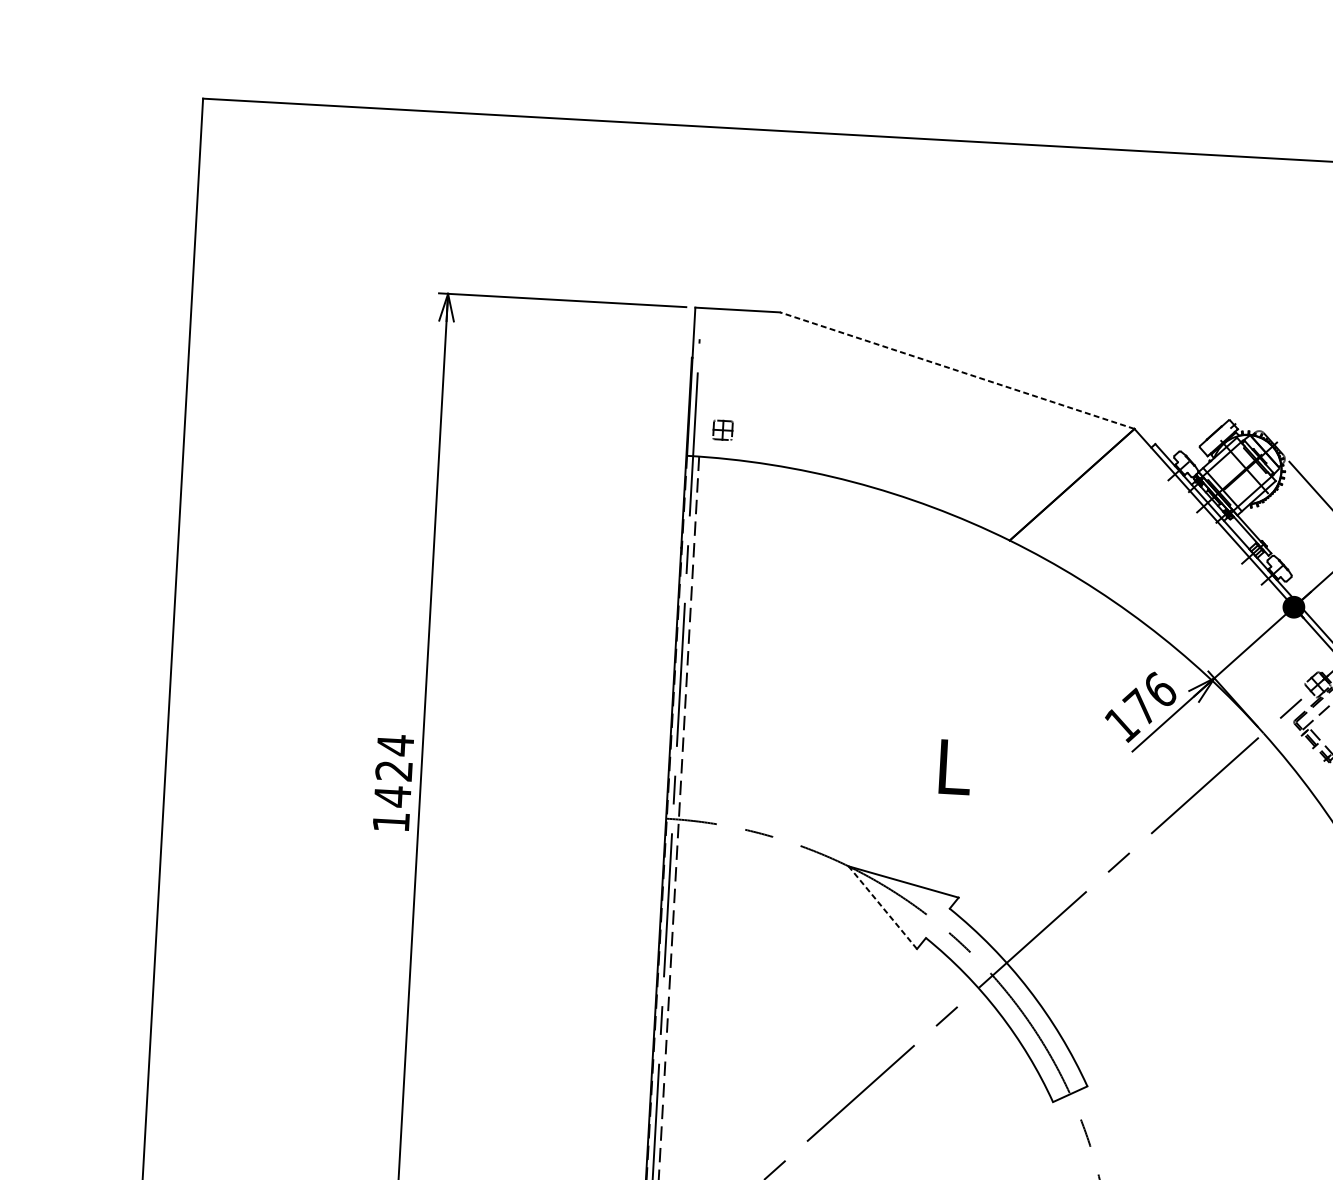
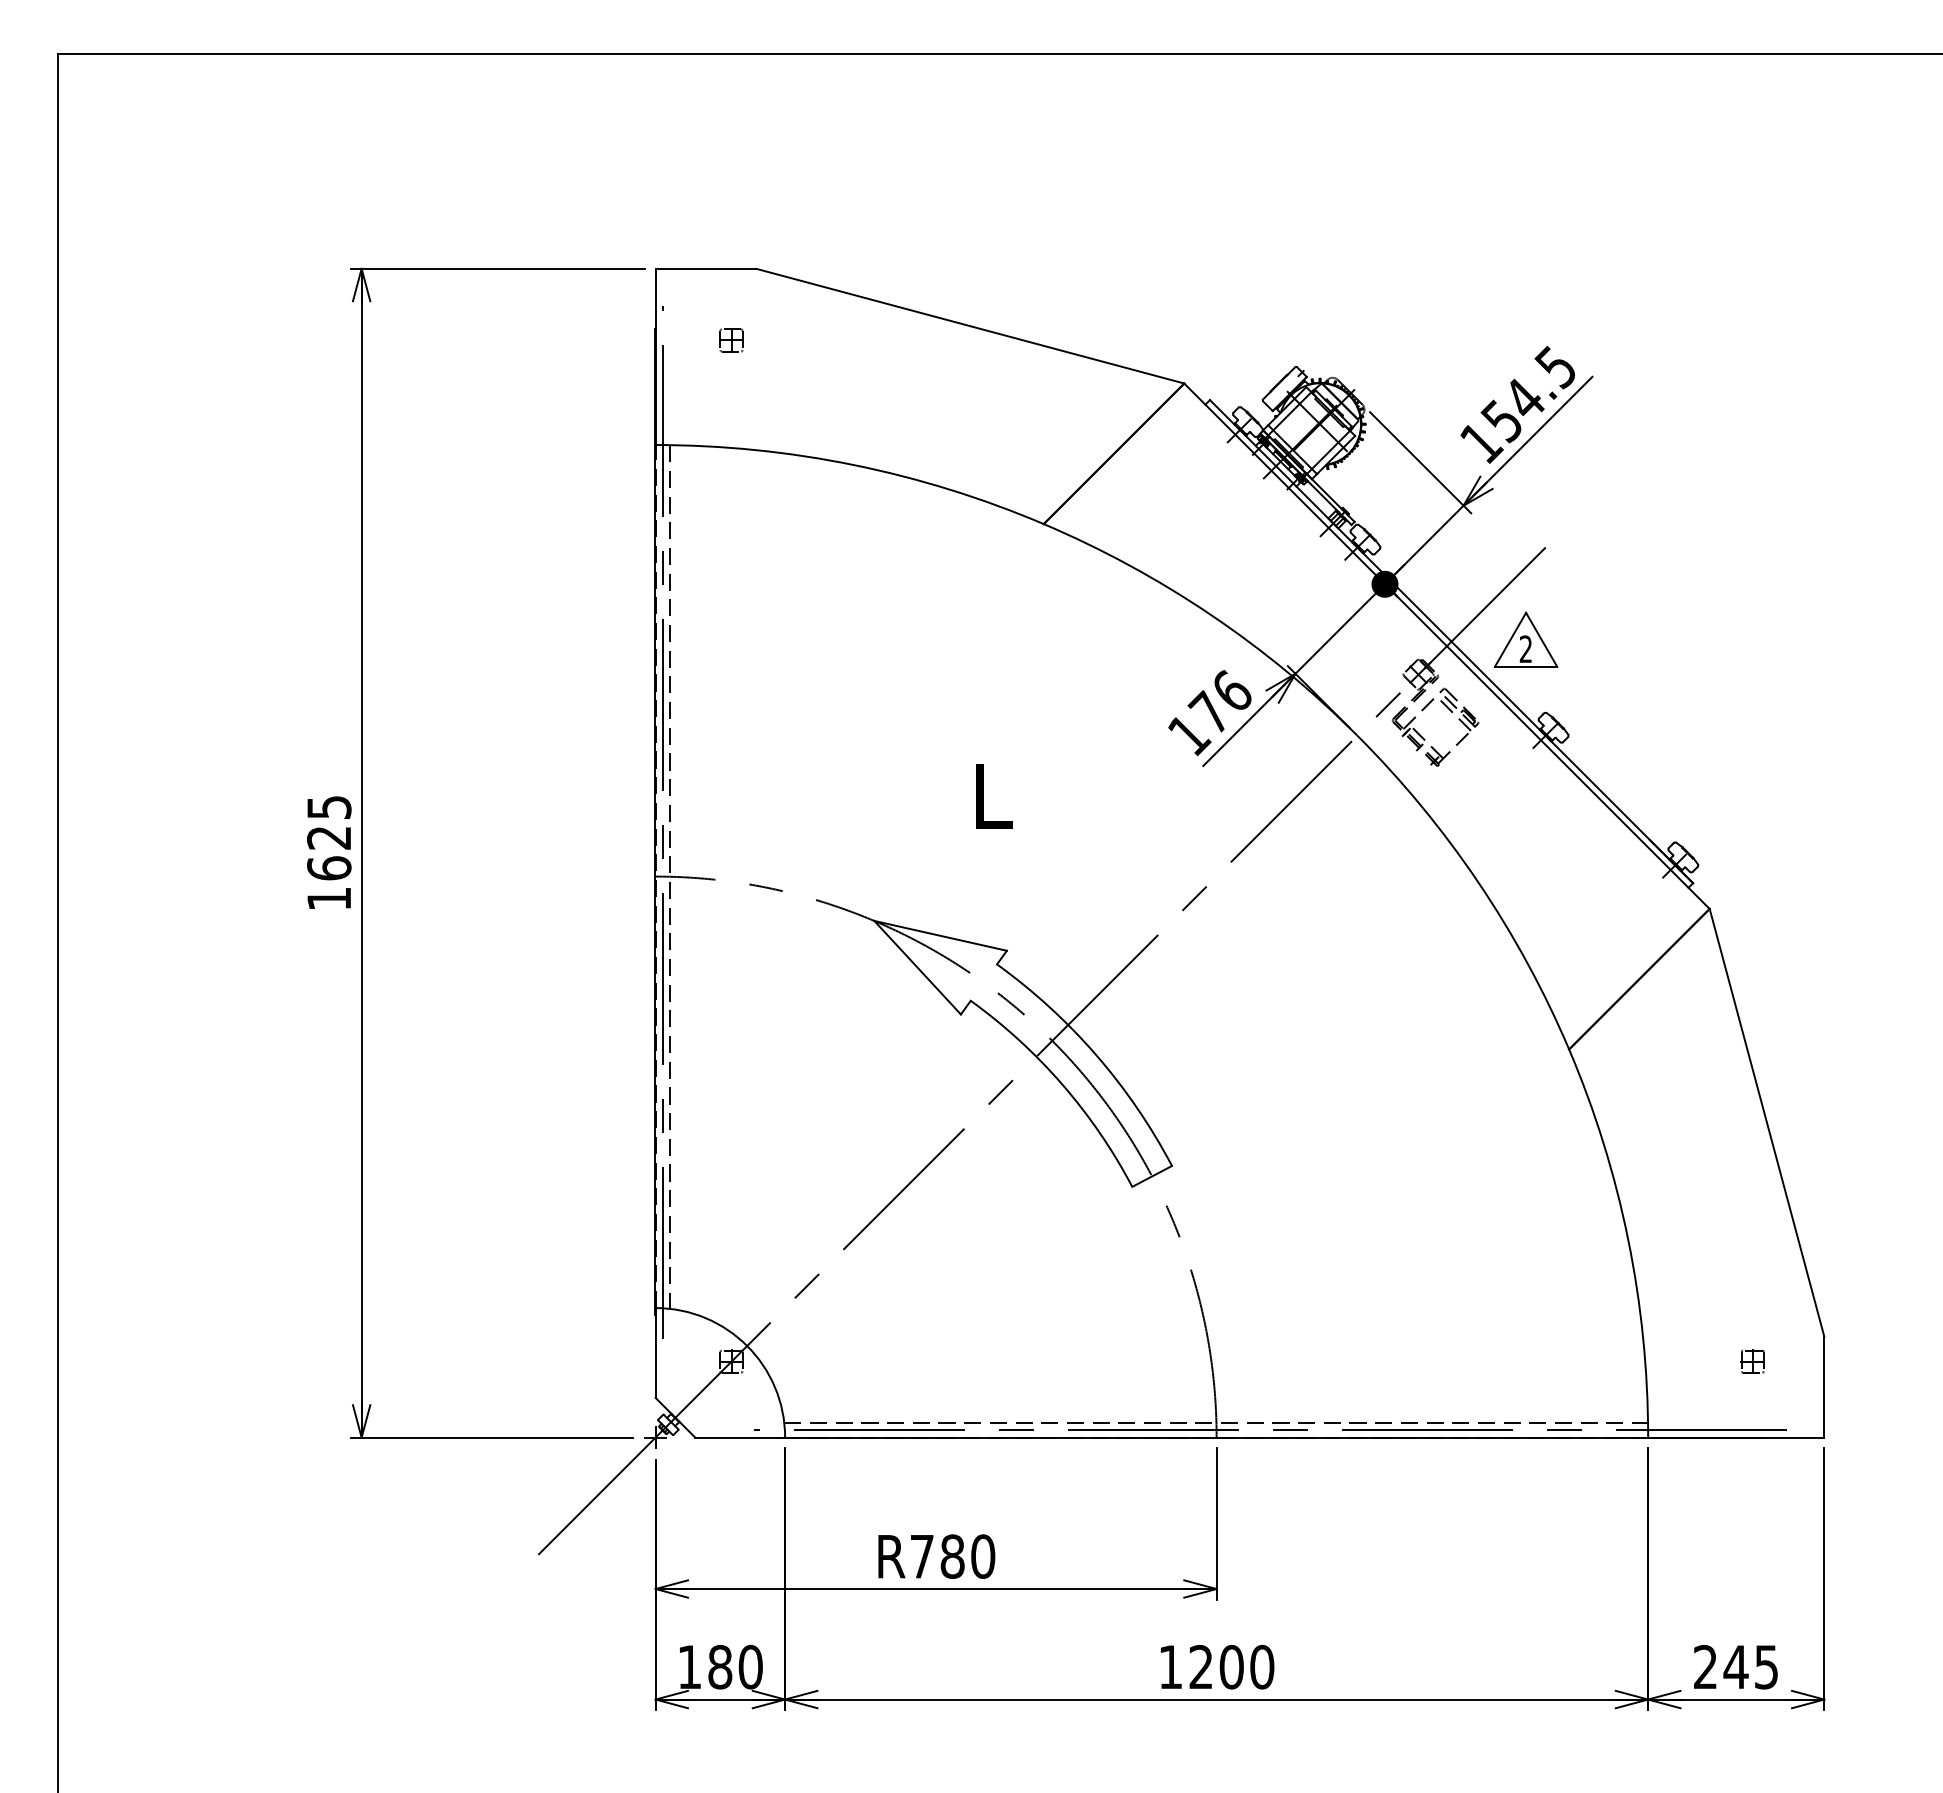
line: (957, 370) -> (970, 326), dashed -> solid
part: (722, 430) -> (731, 340), moved
text: (394, 771) -> (329, 838), 1424 -> 1625
line: (882, 907) -> (917, 967), dashed -> solid

